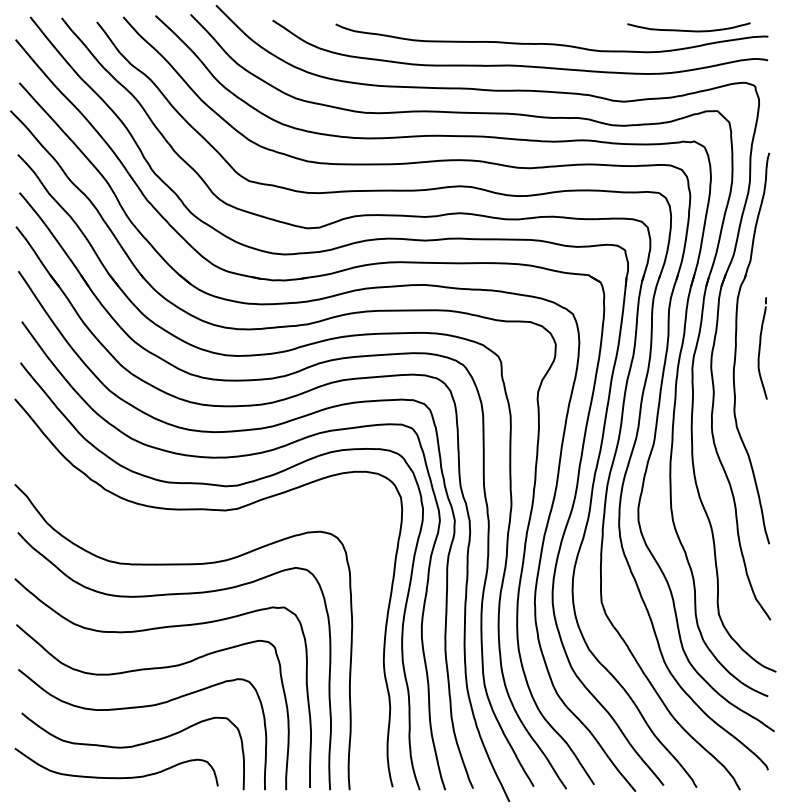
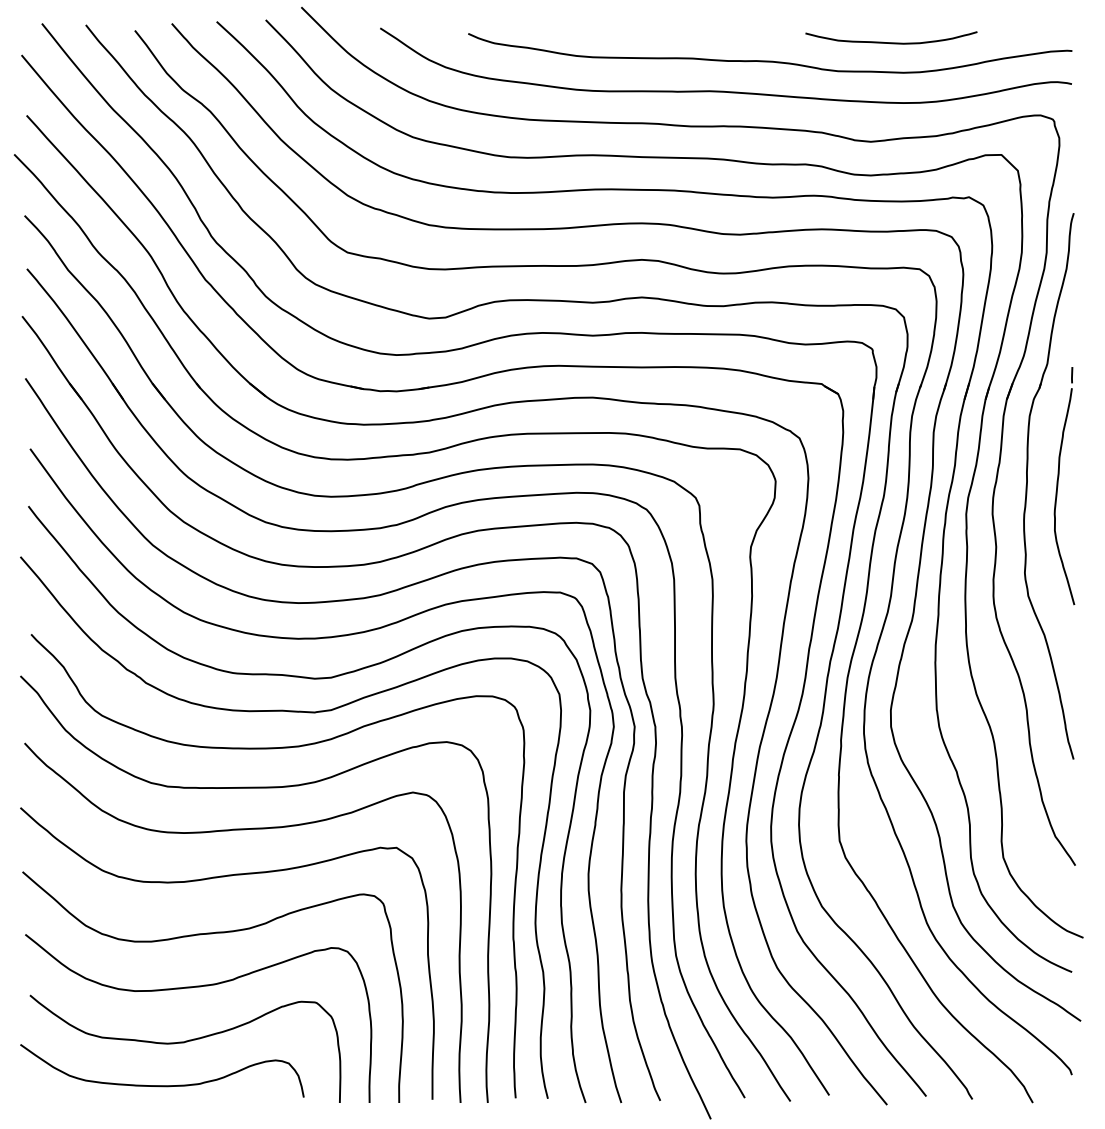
curve: (688, 30) -> (891, 42), moved
part: (762, 348) -> (1064, 486), size x1.67
curve: (196, 537) -> (273, 749), added

